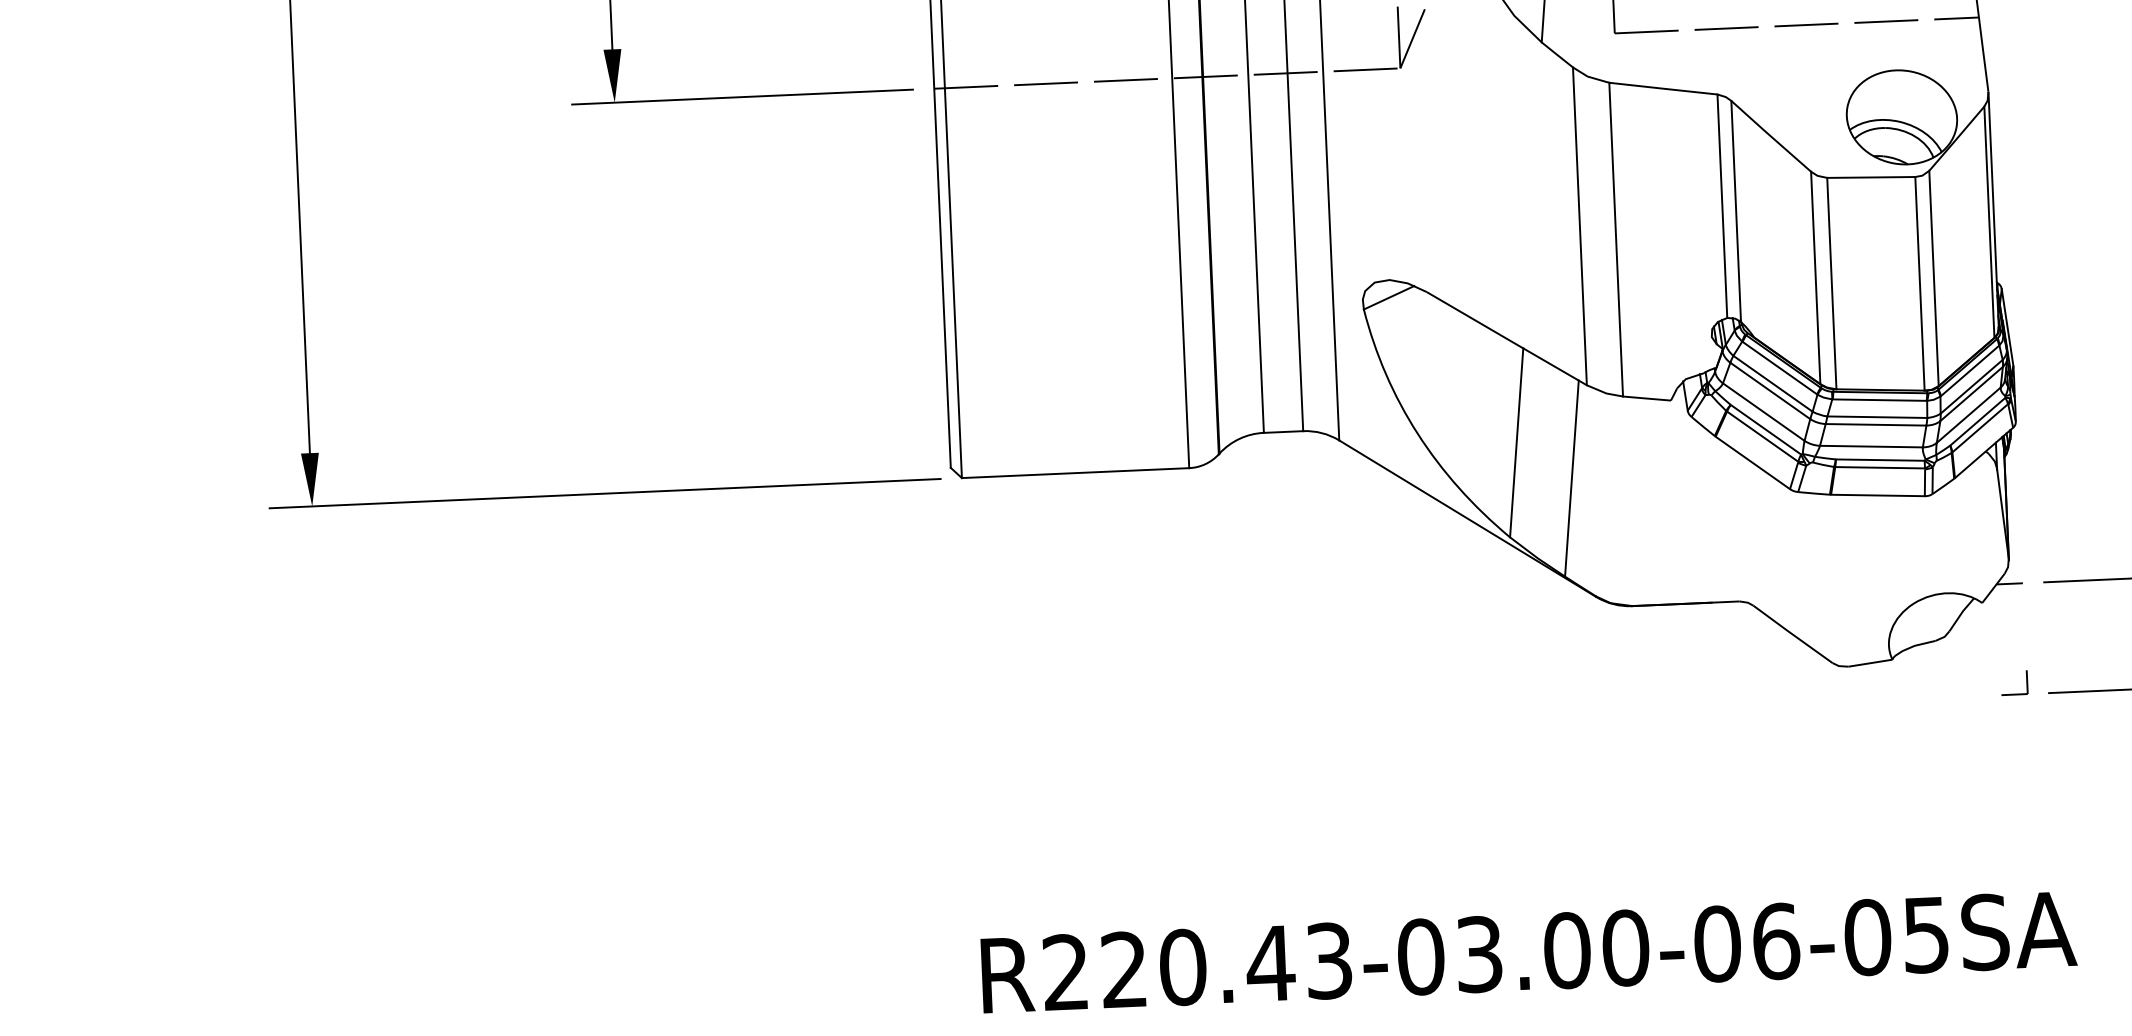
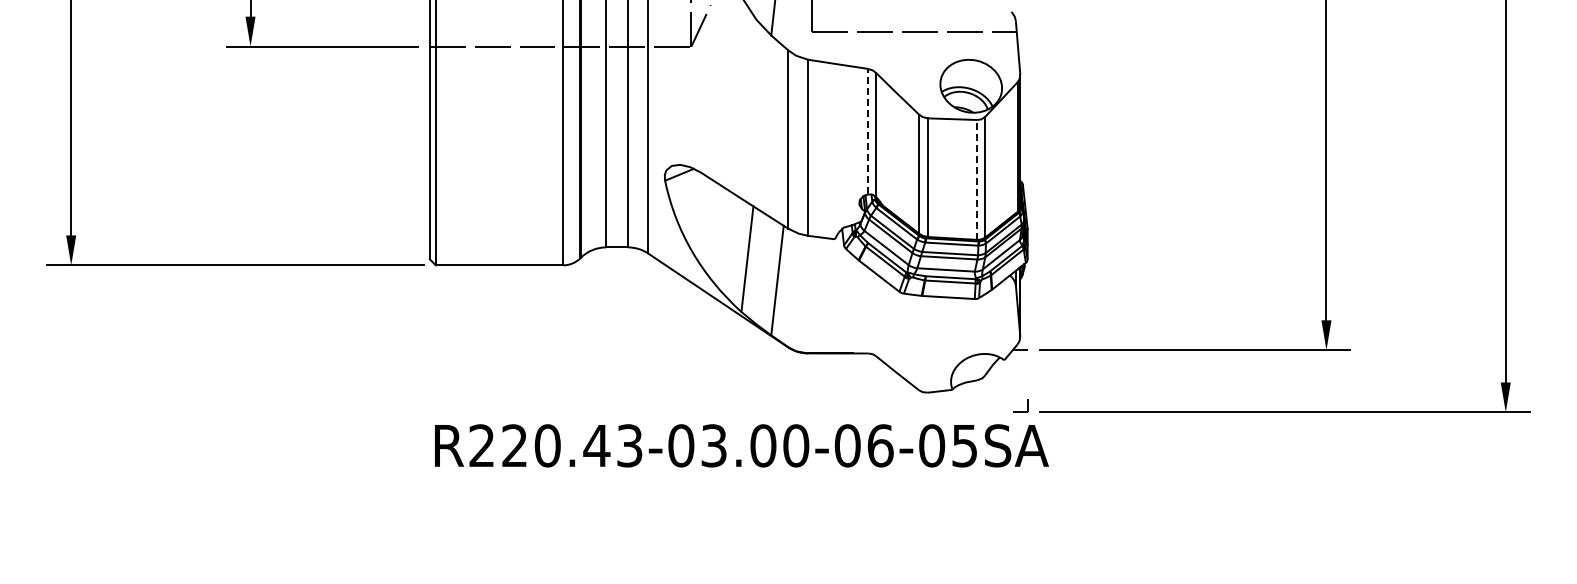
line: (1722, 205) -> (868, 131), solid -> dashed
line: (1920, 282) -> (977, 179), solid -> dashed
text: (1528, 951) -> (741, 445), moved

